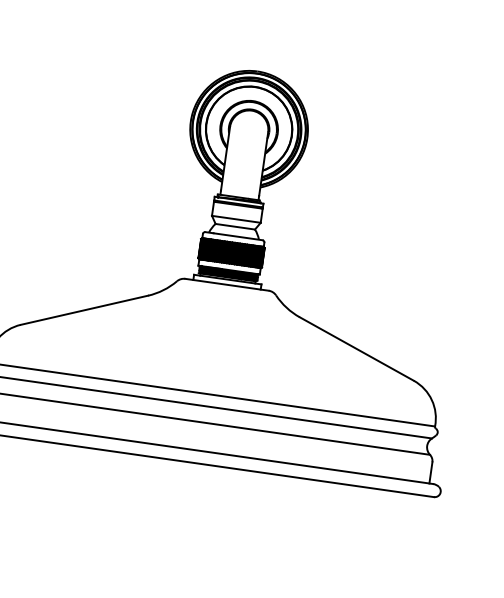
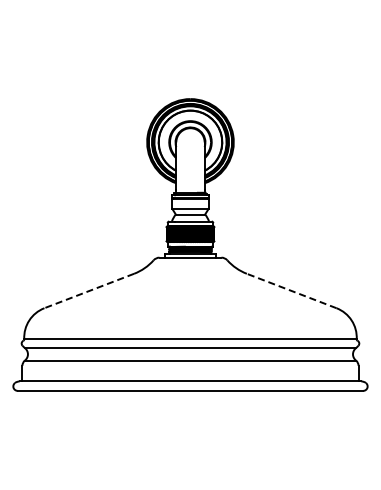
line: (83, 310) -> (88, 291), solid -> dashed
line: (356, 348) -> (291, 290), solid -> dashed

